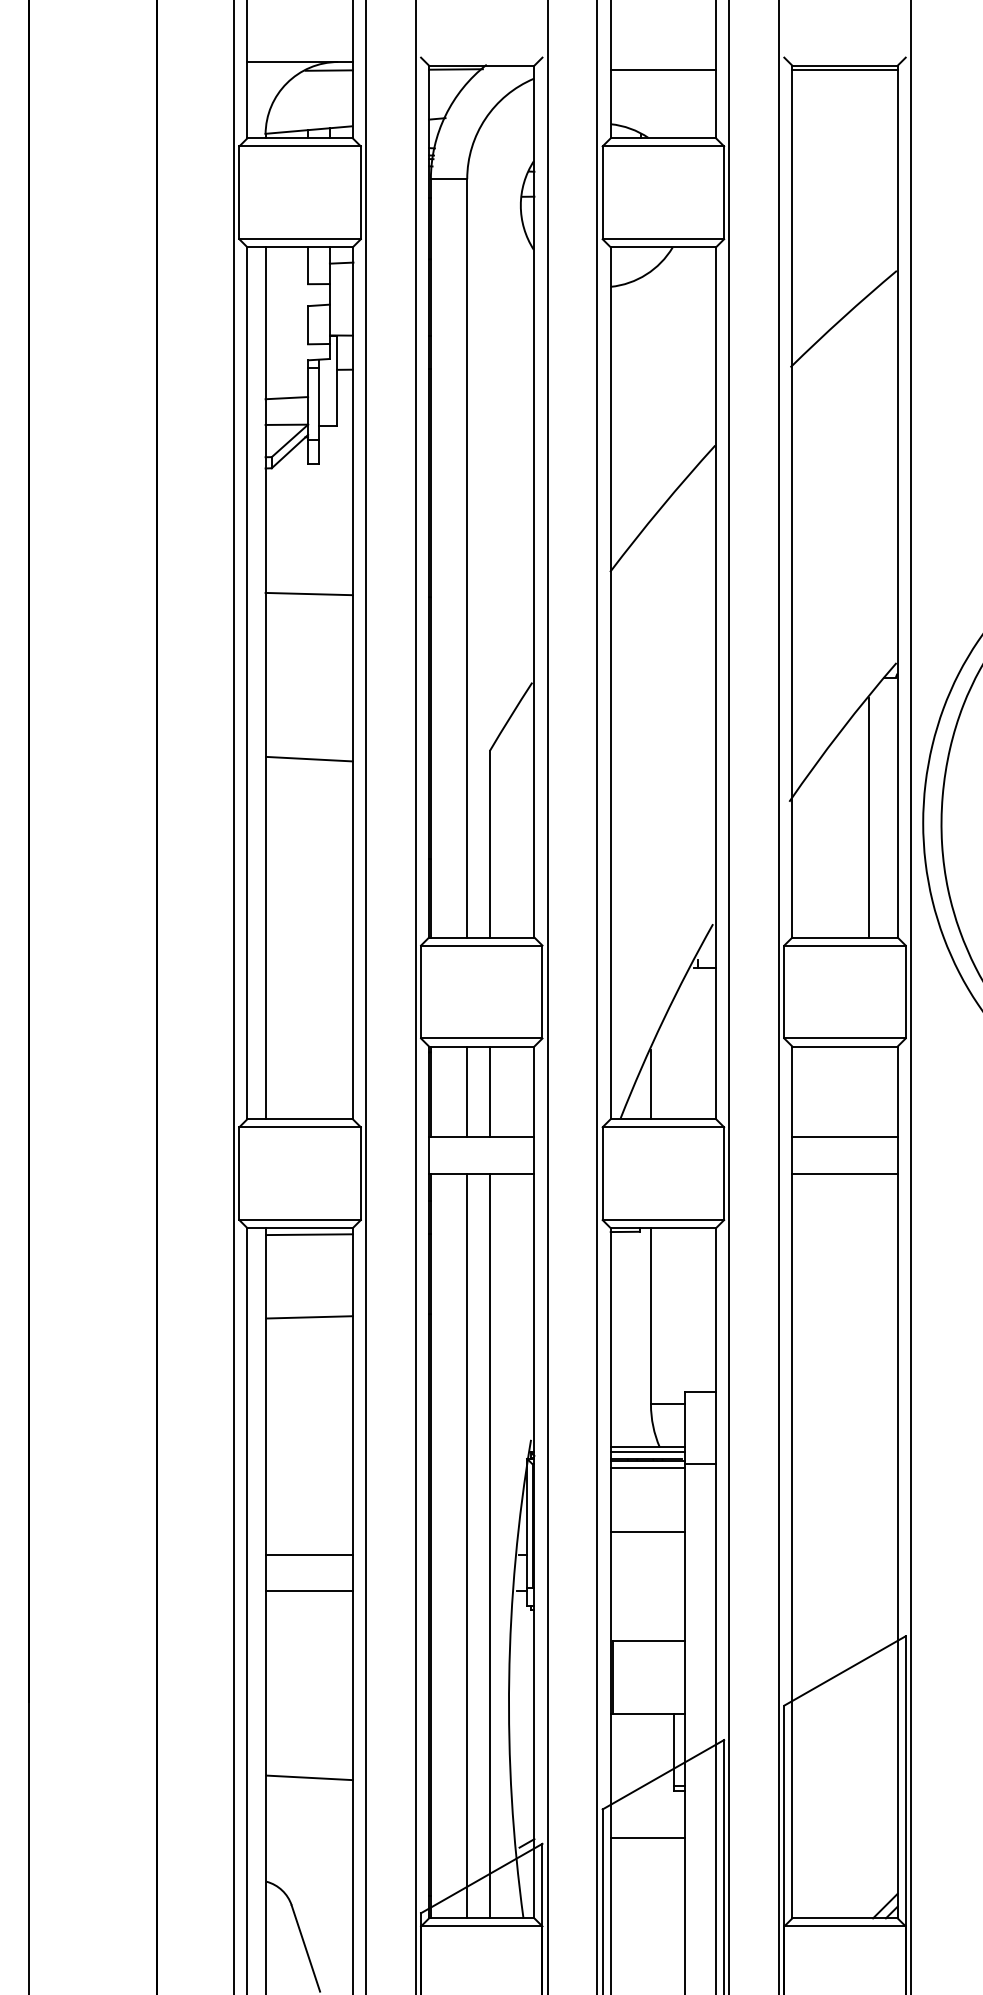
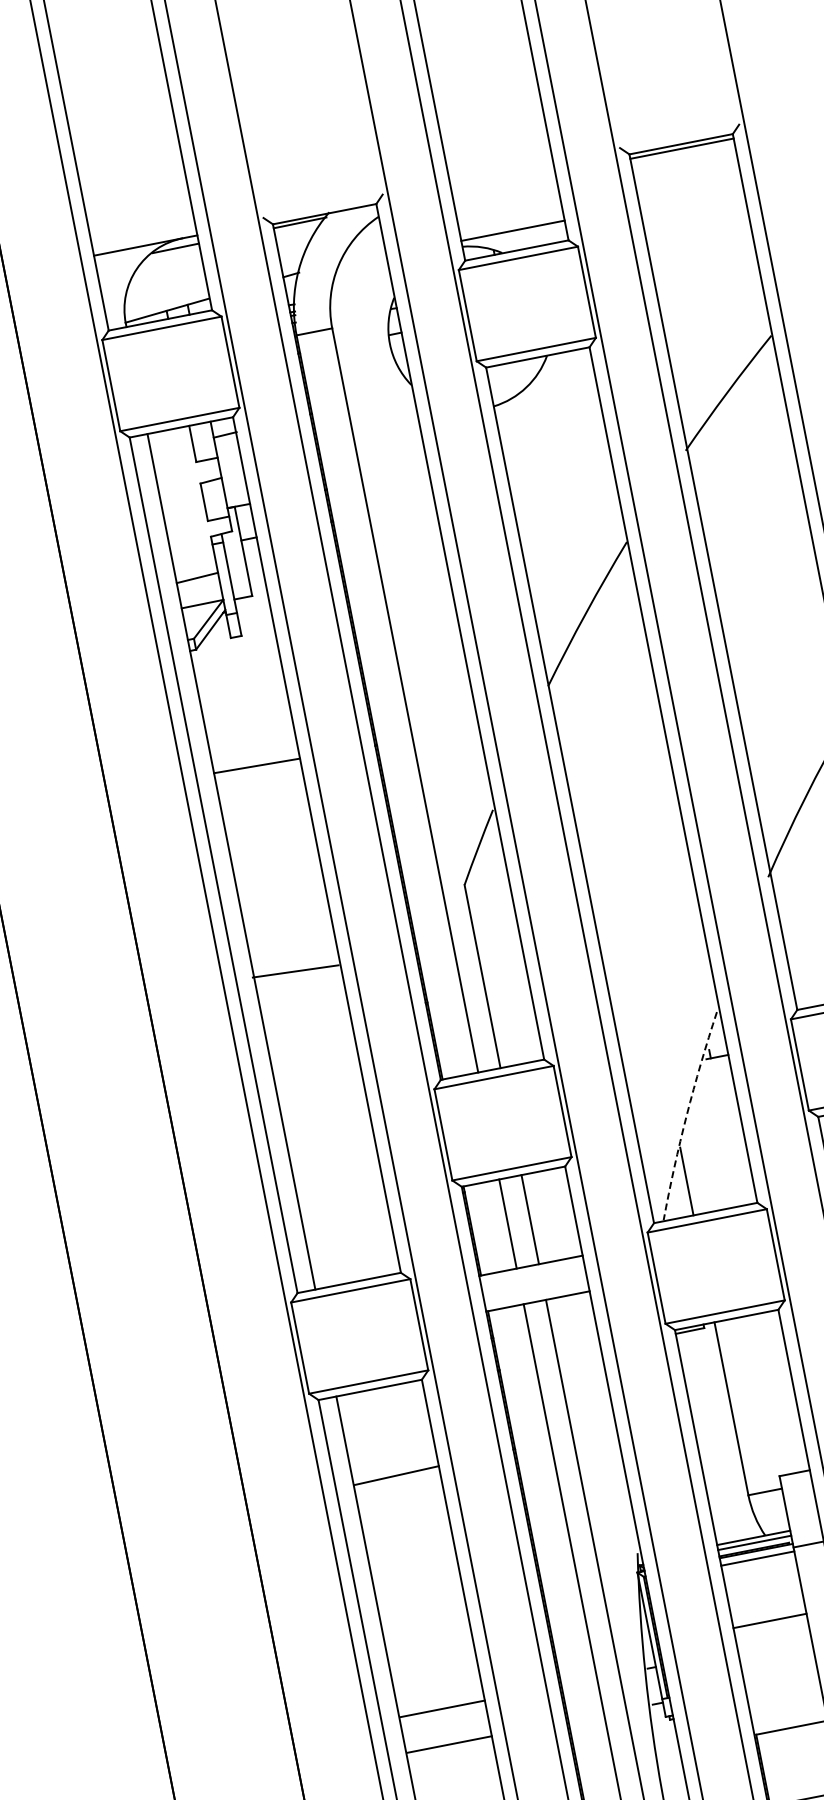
line: (663, 70) -> (513, 231), moved
line: (309, 758) -> (295, 970), moved
arc: (663, 1019) -> (686, 1115), solid -> dashed
line: (309, 1234) -> (380, 1394), removed

